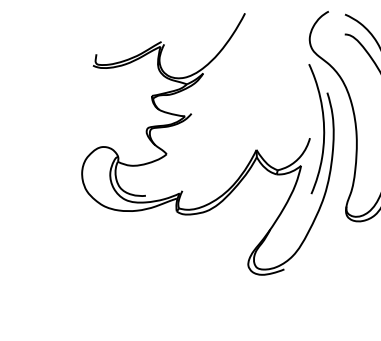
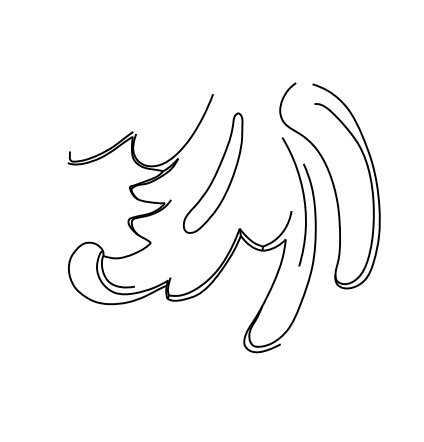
part: (236, 91) -> (213, 172), added

